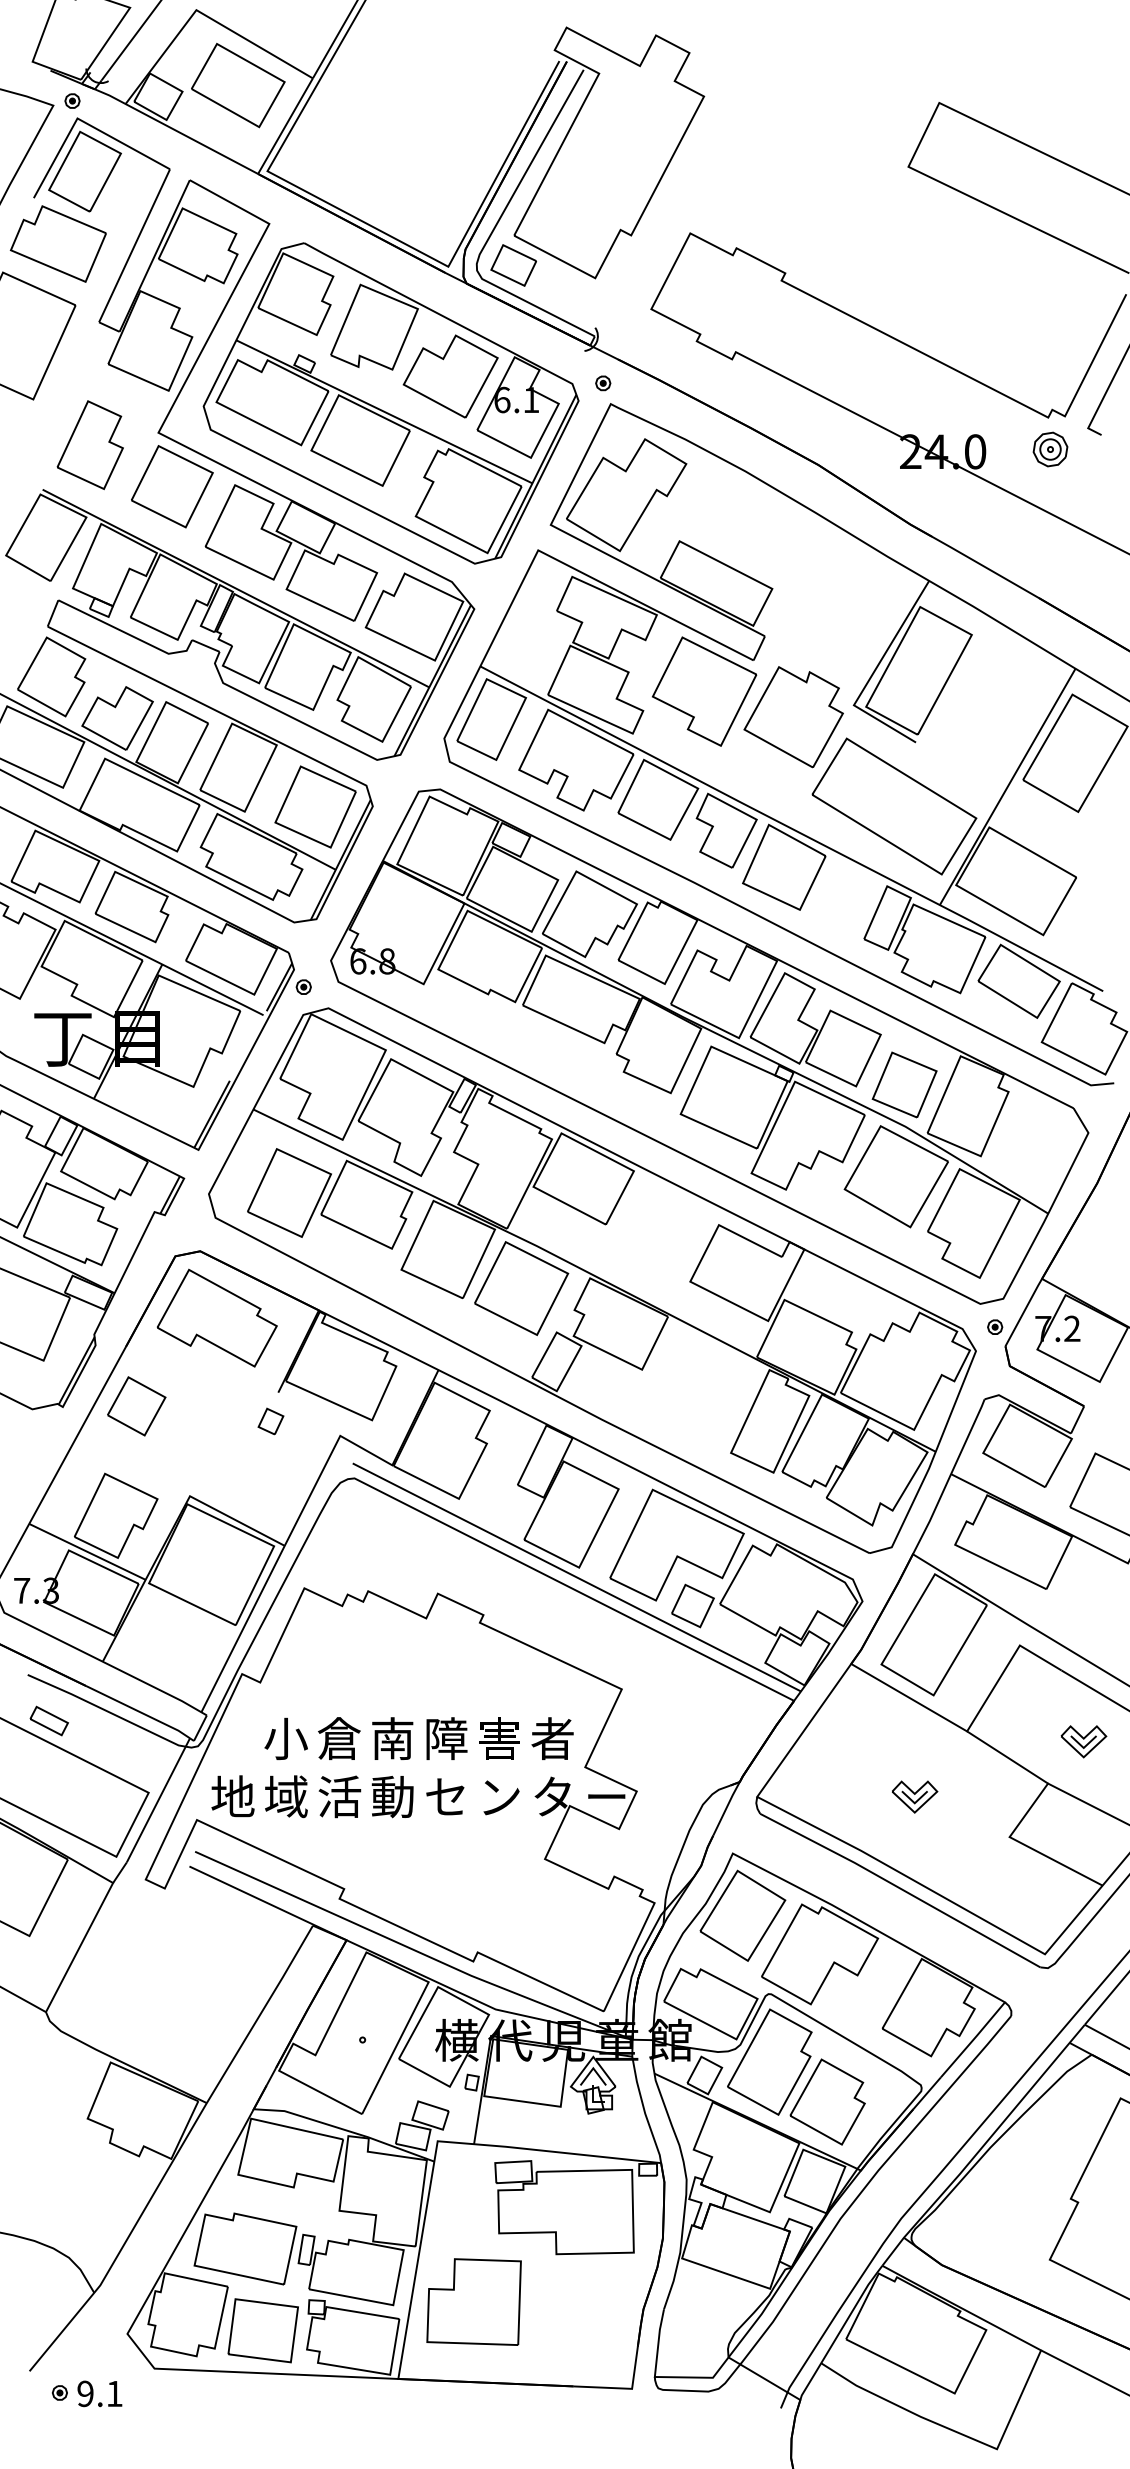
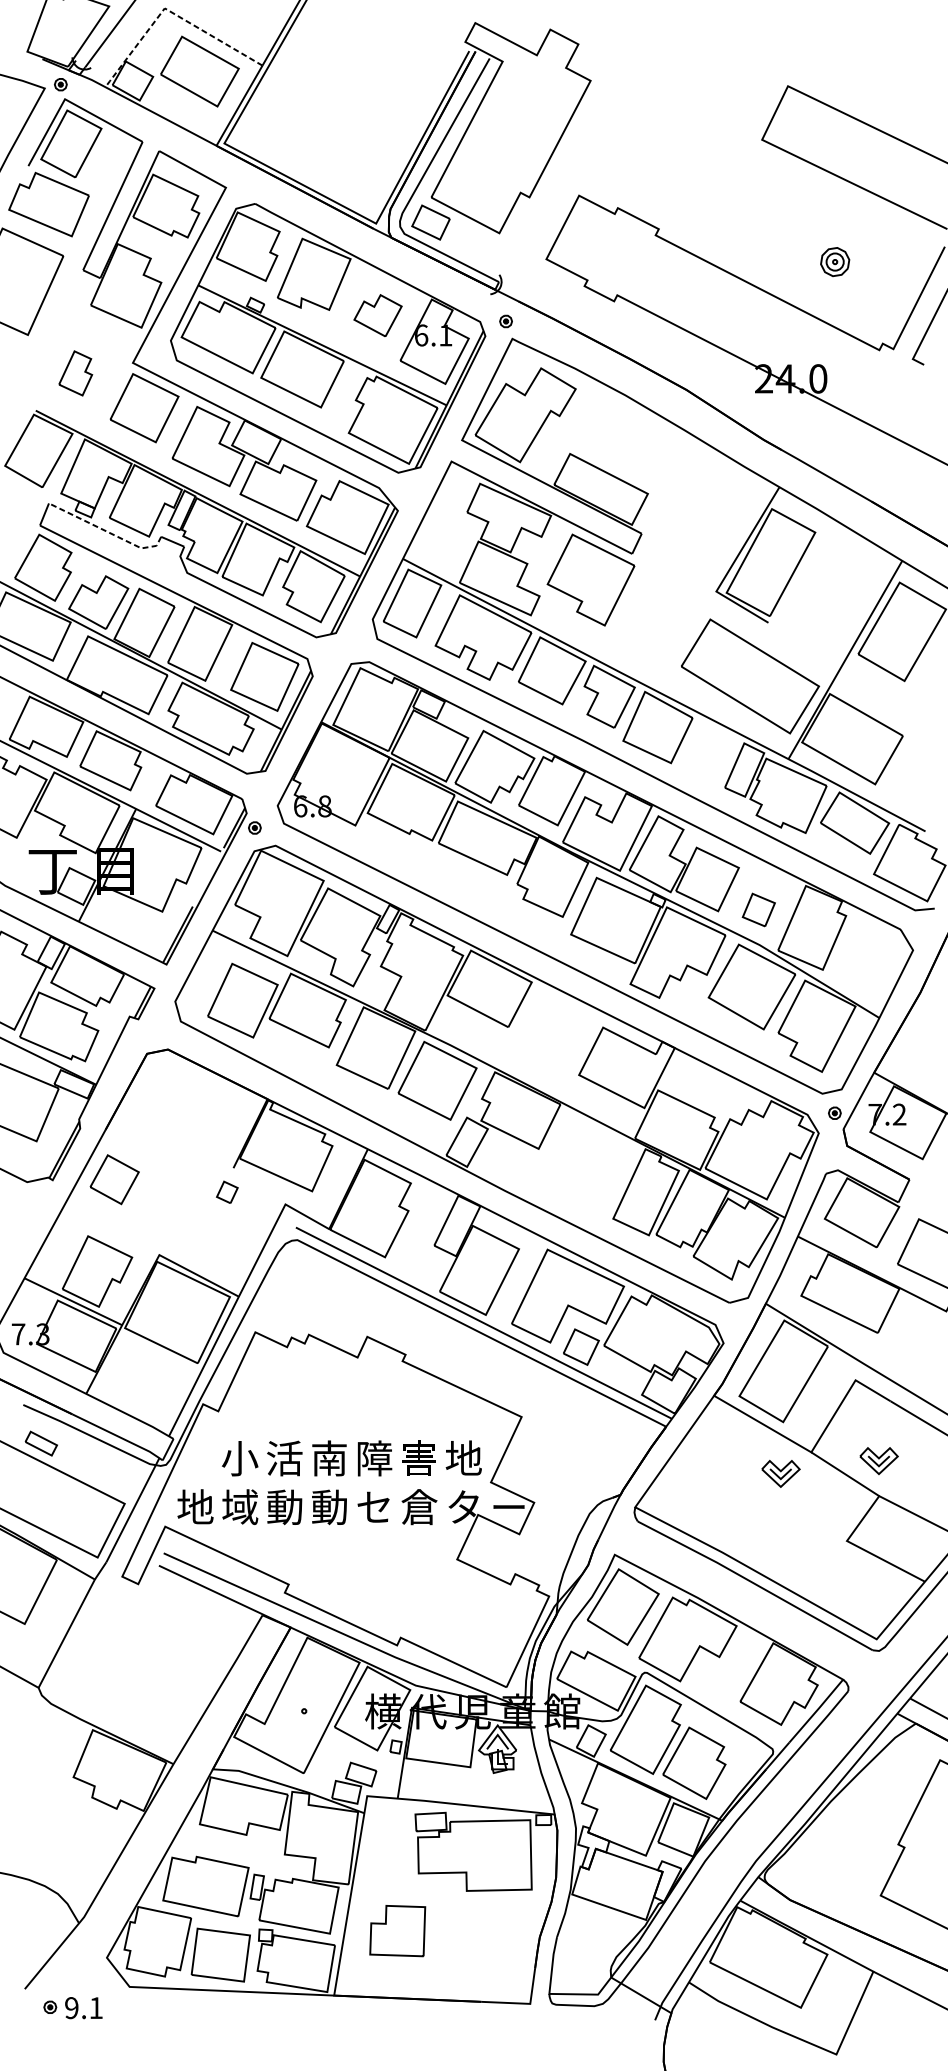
line: (203, 14) -> (170, 12), solid -> dashed
part: (450, 376) -> (377, 315), size x0.6
part: (89, 445) -> (75, 373), size x0.6
part: (1050, 449) -> (835, 262), moved
line: (128, 634) -> (107, 532), solid -> dashed
part: (793, 717) -> (665, 601), removed
part: (904, 1084) -> (758, 909), size x0.6
part: (216, 1317) -> (181, 1105), removed
text: (339, 1738) -> (284, 1458), 倉 -> 活
text: (552, 1738) -> (463, 1458), 者 -> 地
part: (1083, 1741) -> (878, 1460), moved
text: (339, 1796) -> (284, 1506), 活 -> 動
text: (499, 1796) -> (419, 1506), ン -> 倉
part: (915, 1796) -> (781, 1473), moved
part: (473, 2301) -> (397, 1930), size x0.7

